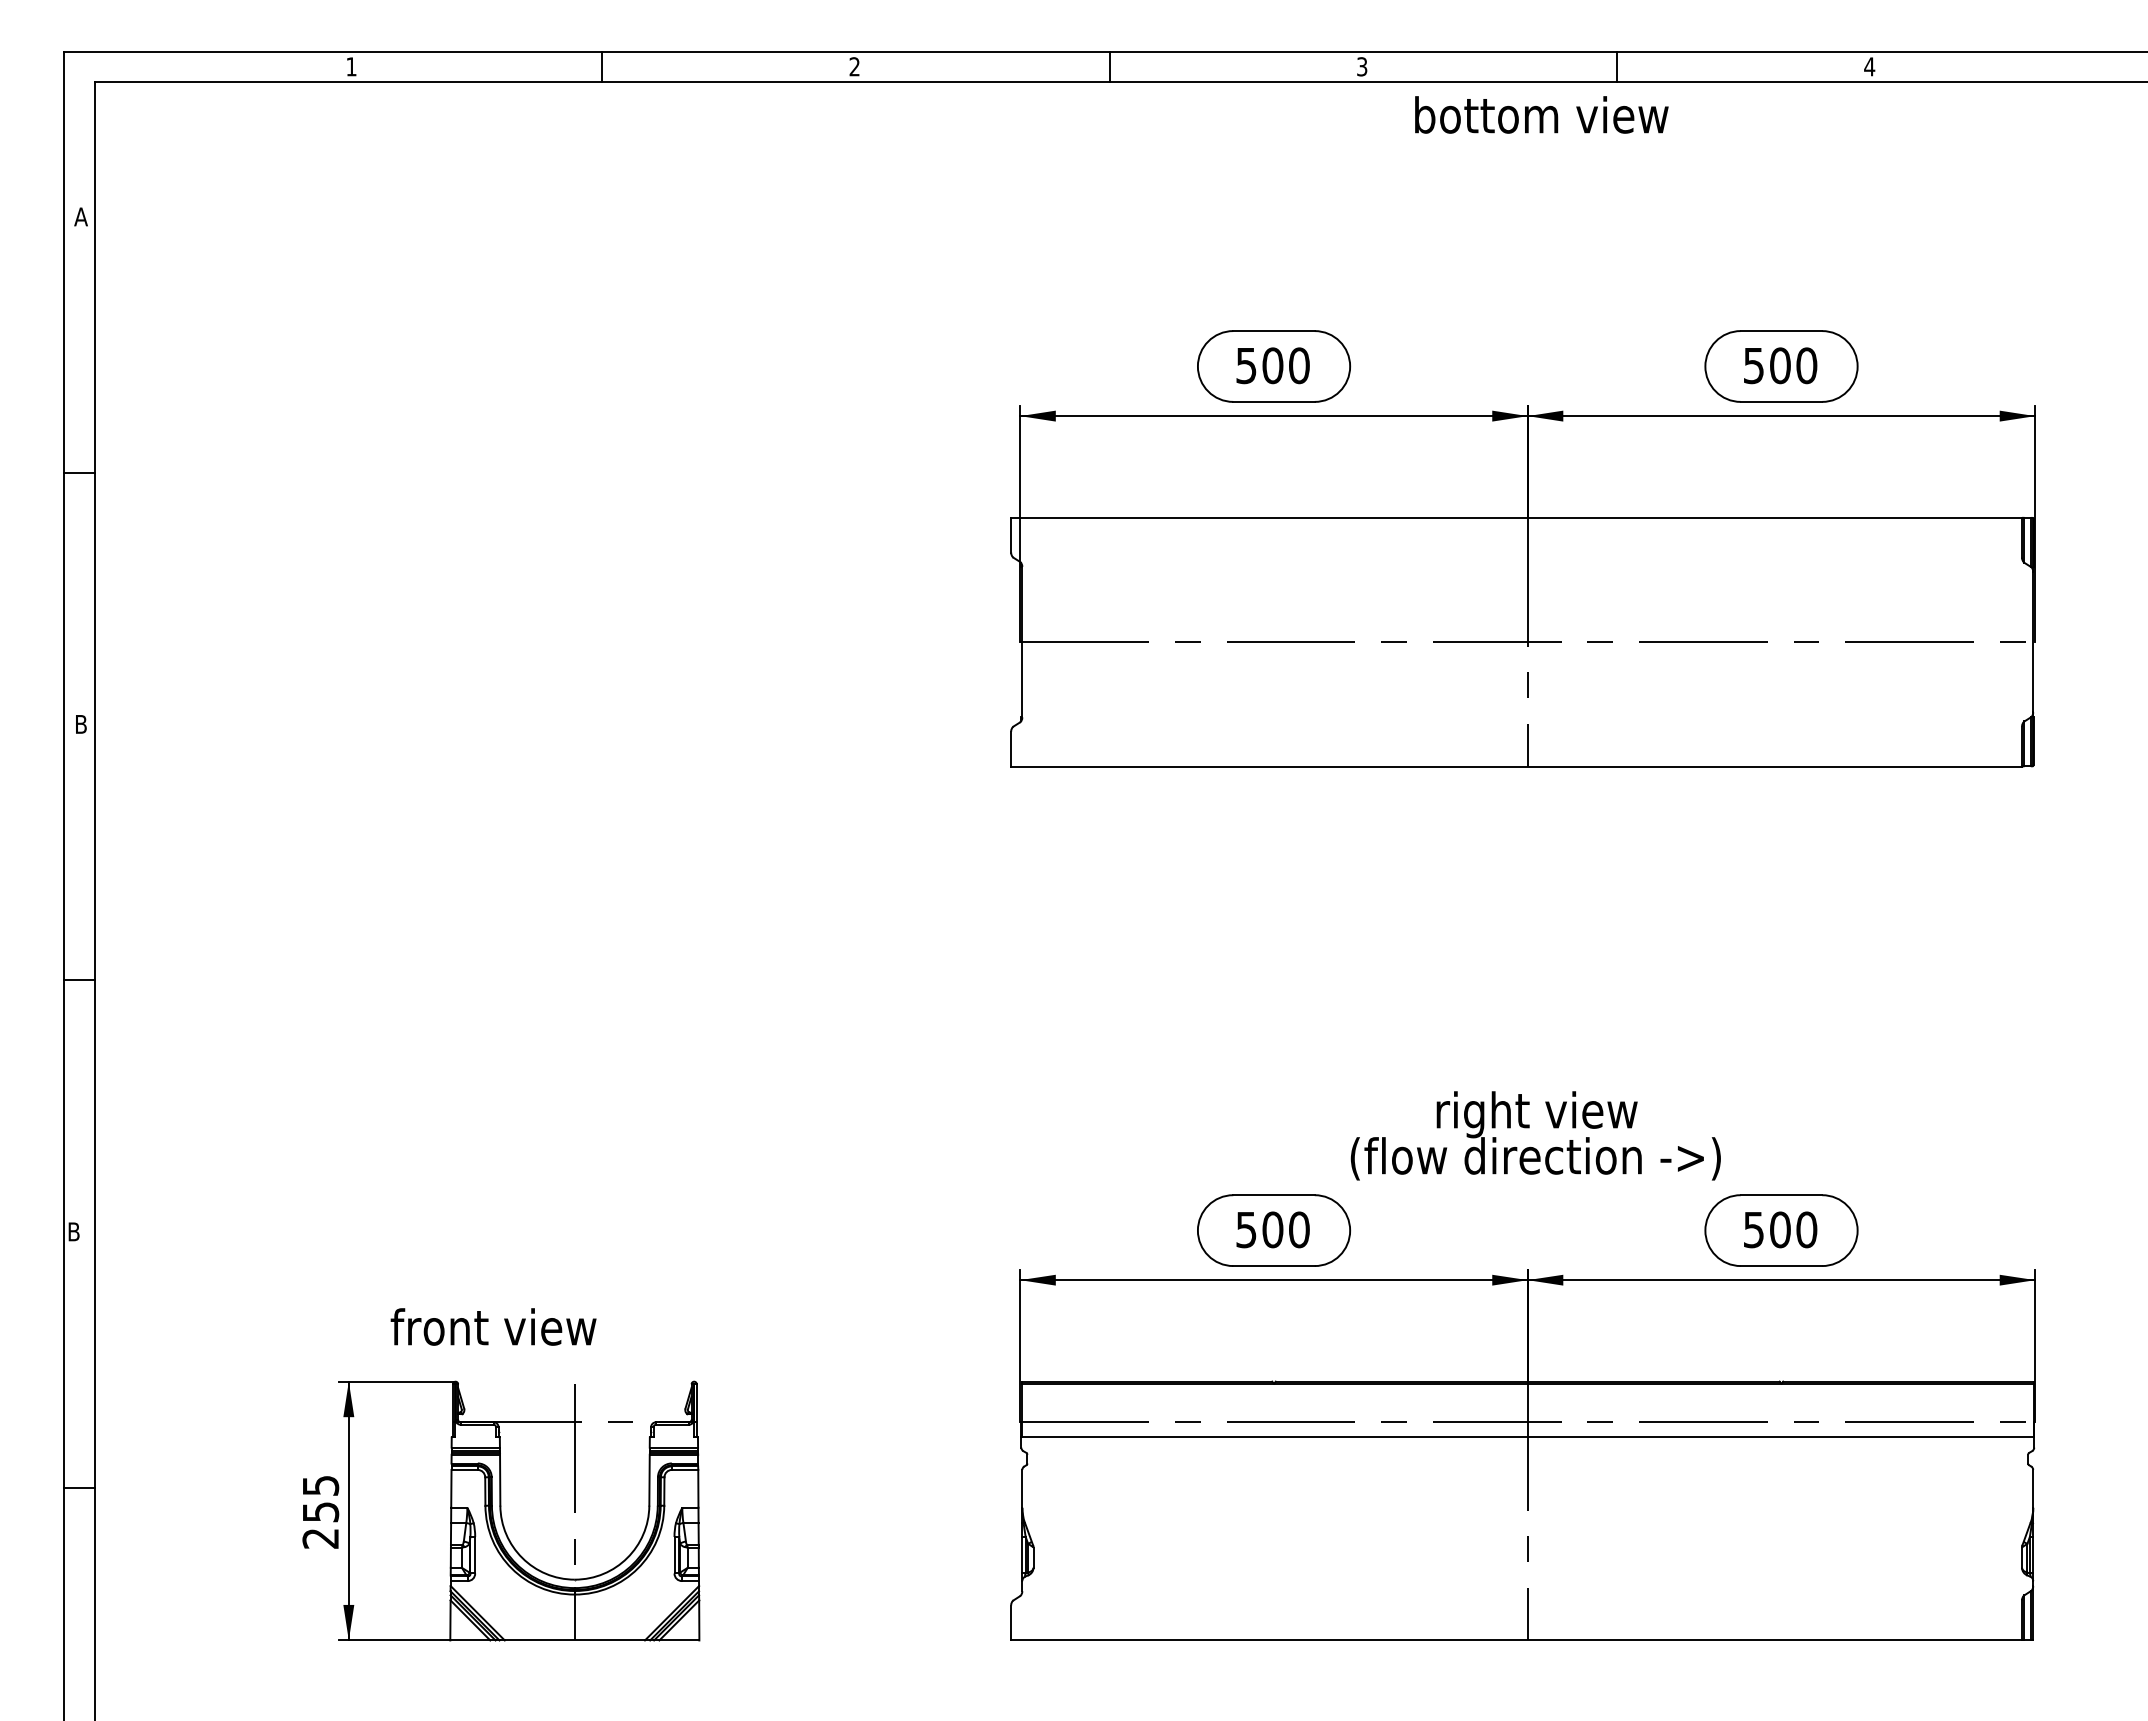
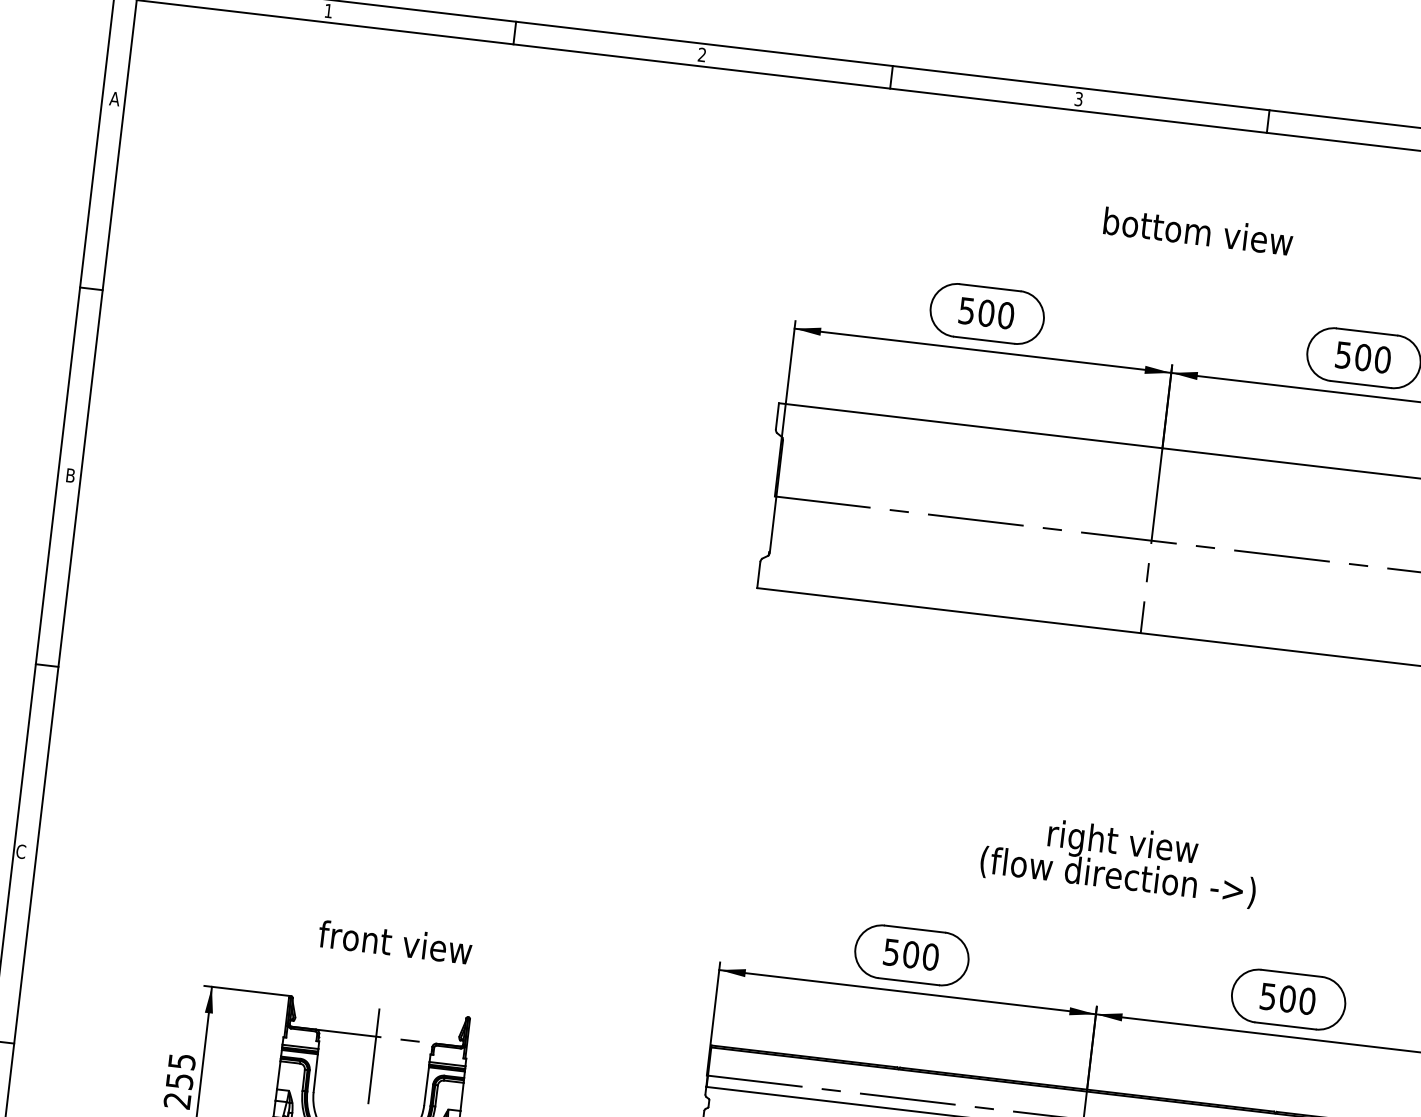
text: (1541, 114) -> (1198, 231), moved
text: (1535, 1135) -> (1119, 860), moved
text: (73, 1231) -> (20, 851), B -> C
text: (493, 1326) -> (395, 942), moved

